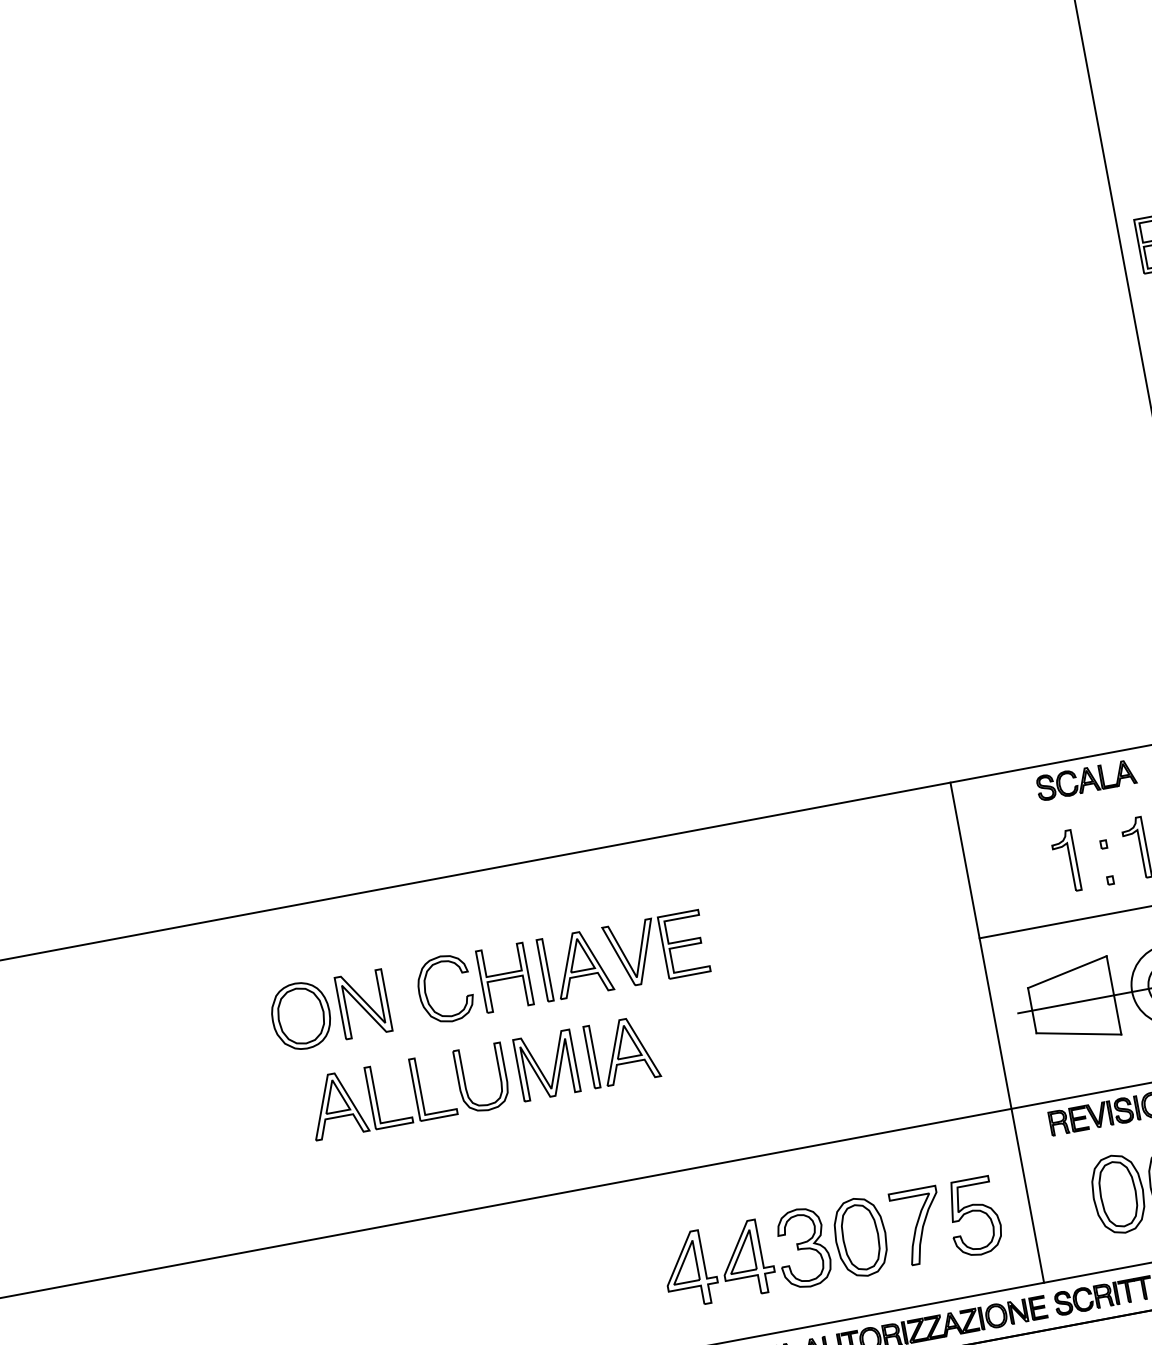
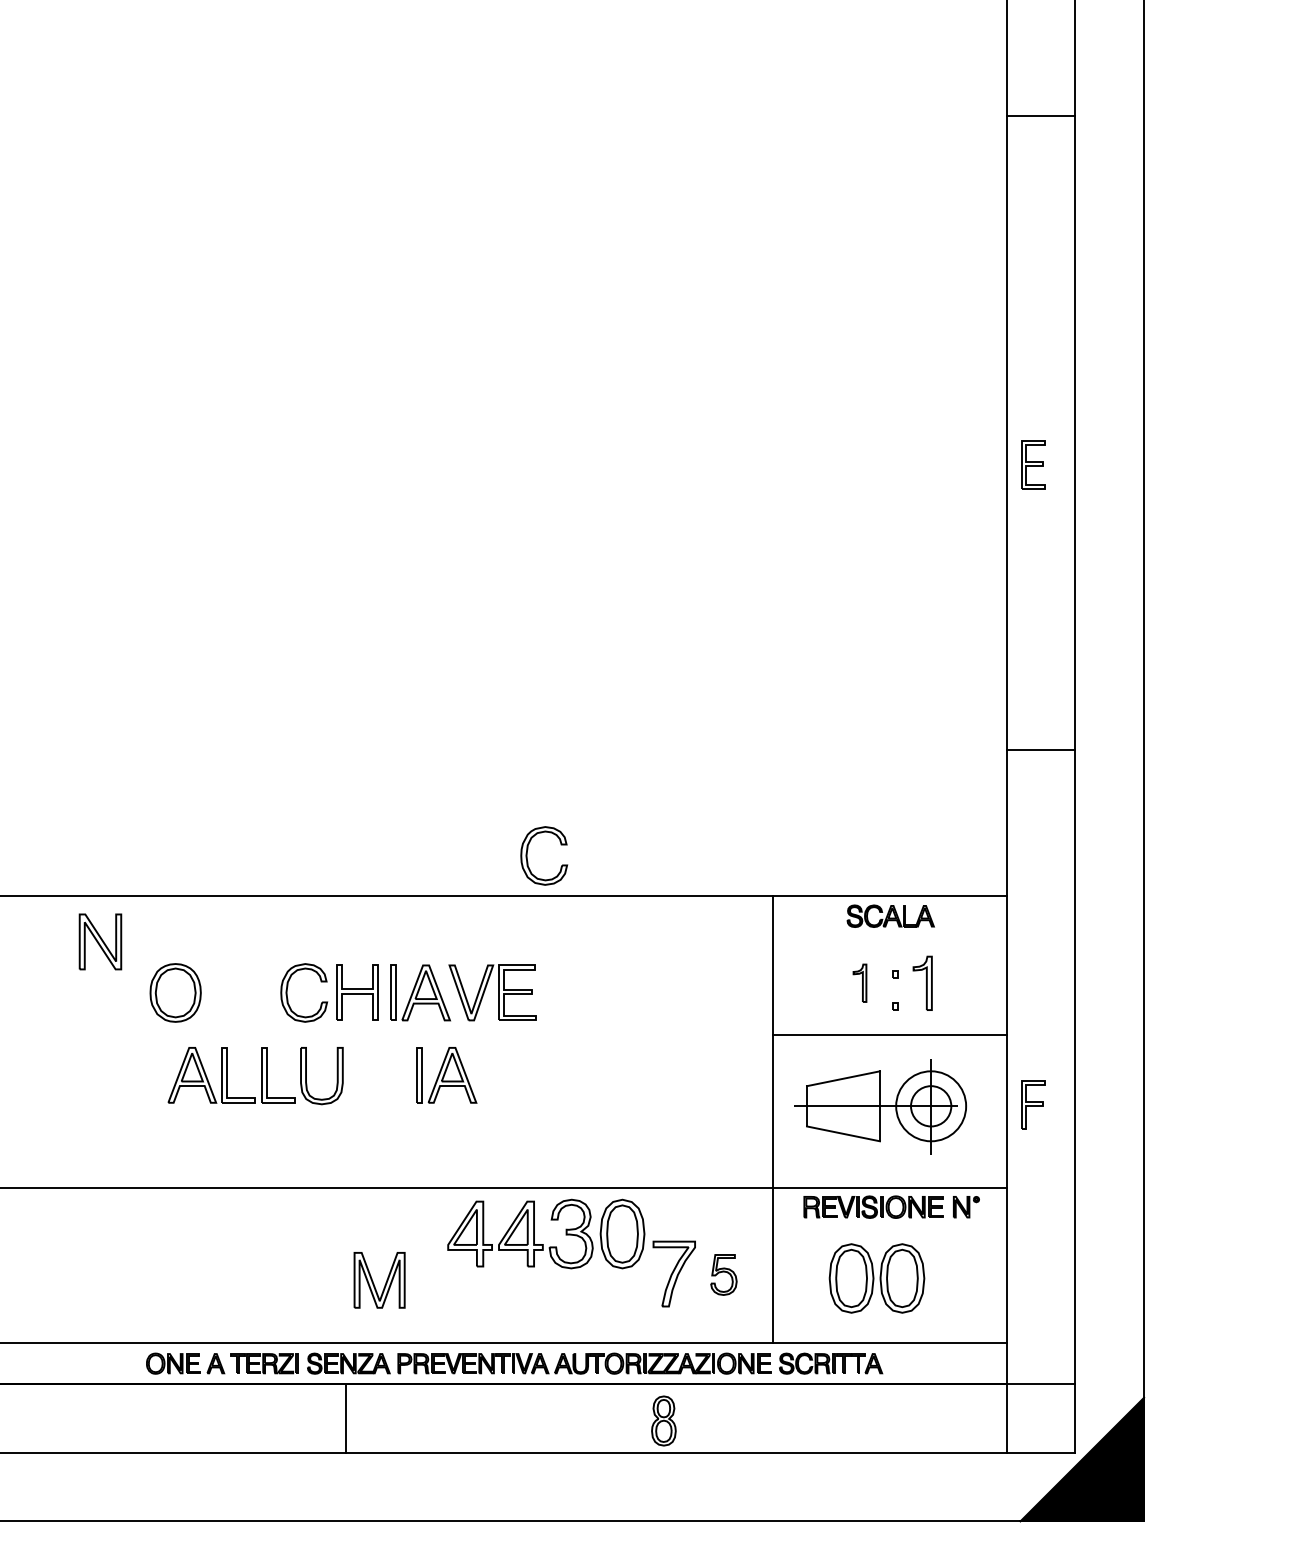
part: (666, 788) -> (527, 855), added
part: (1065, 860) -> (859, 982), size x0.7
part: (363, 1003) -> (100, 941), moved
part: (546, 1065) -> (379, 1280), moved
part: (973, 1216) -> (723, 1274), size x0.6
part: (774, 1265) -> (543, 1244), moved

